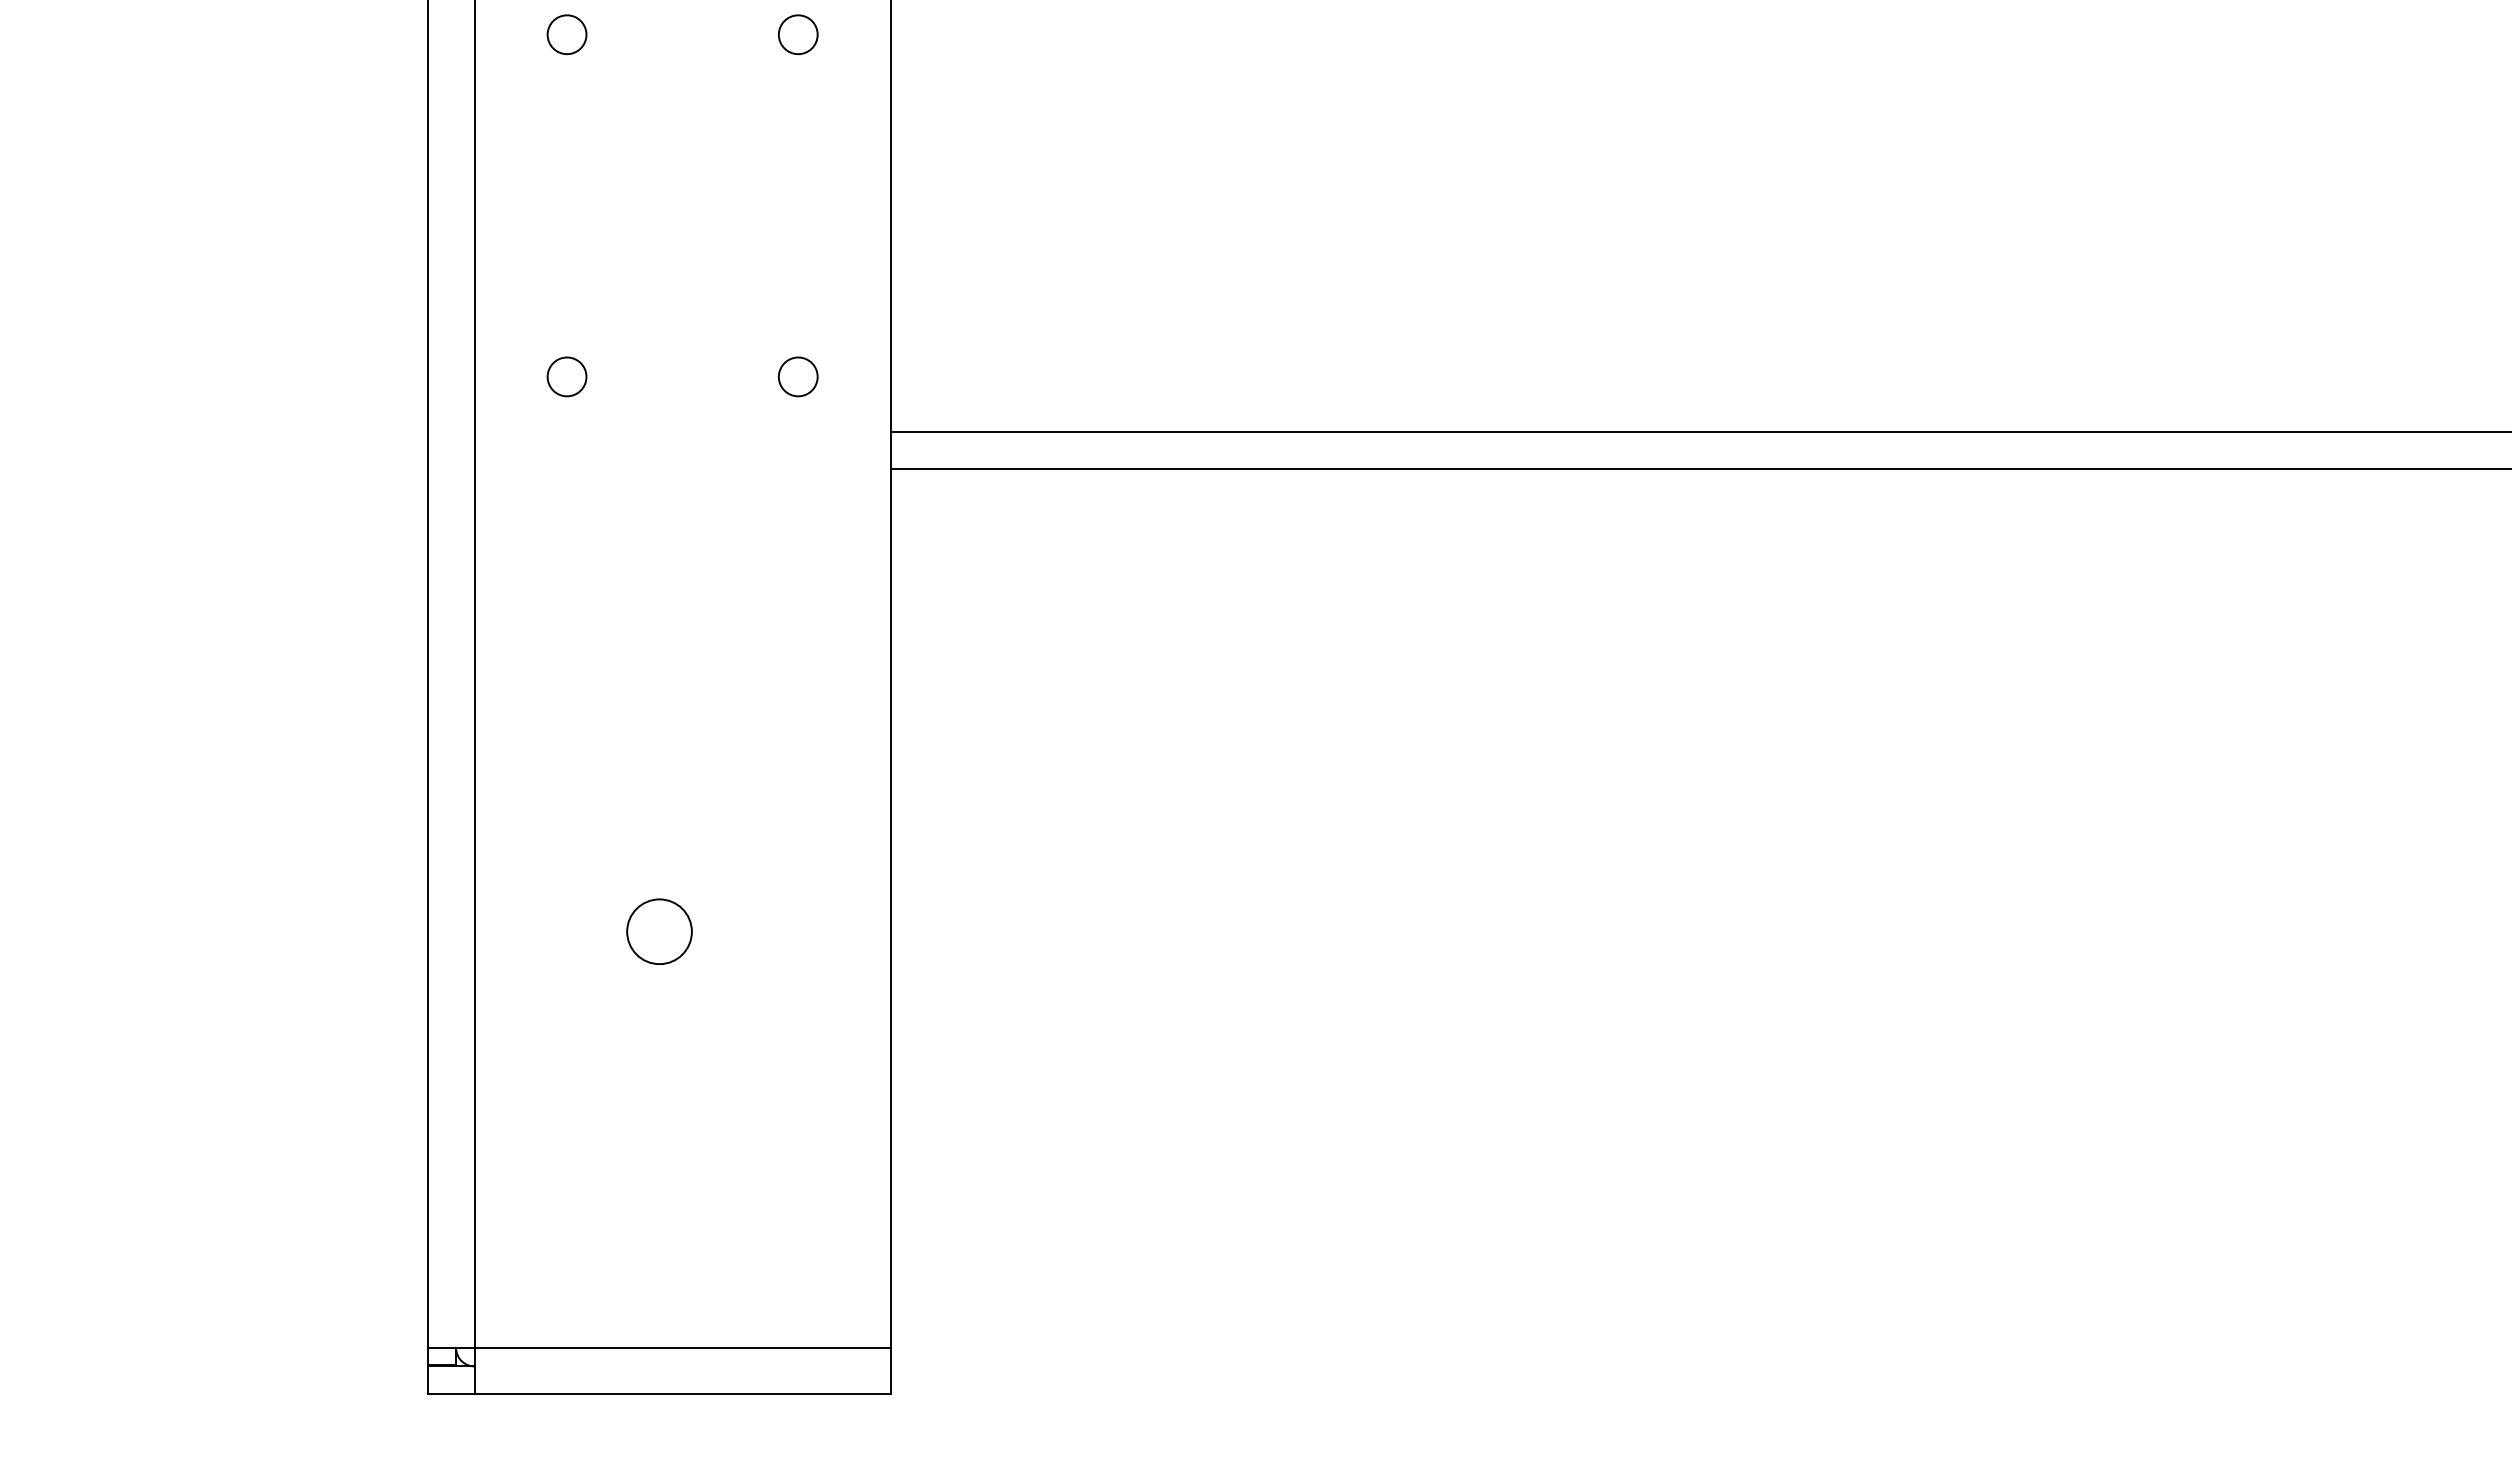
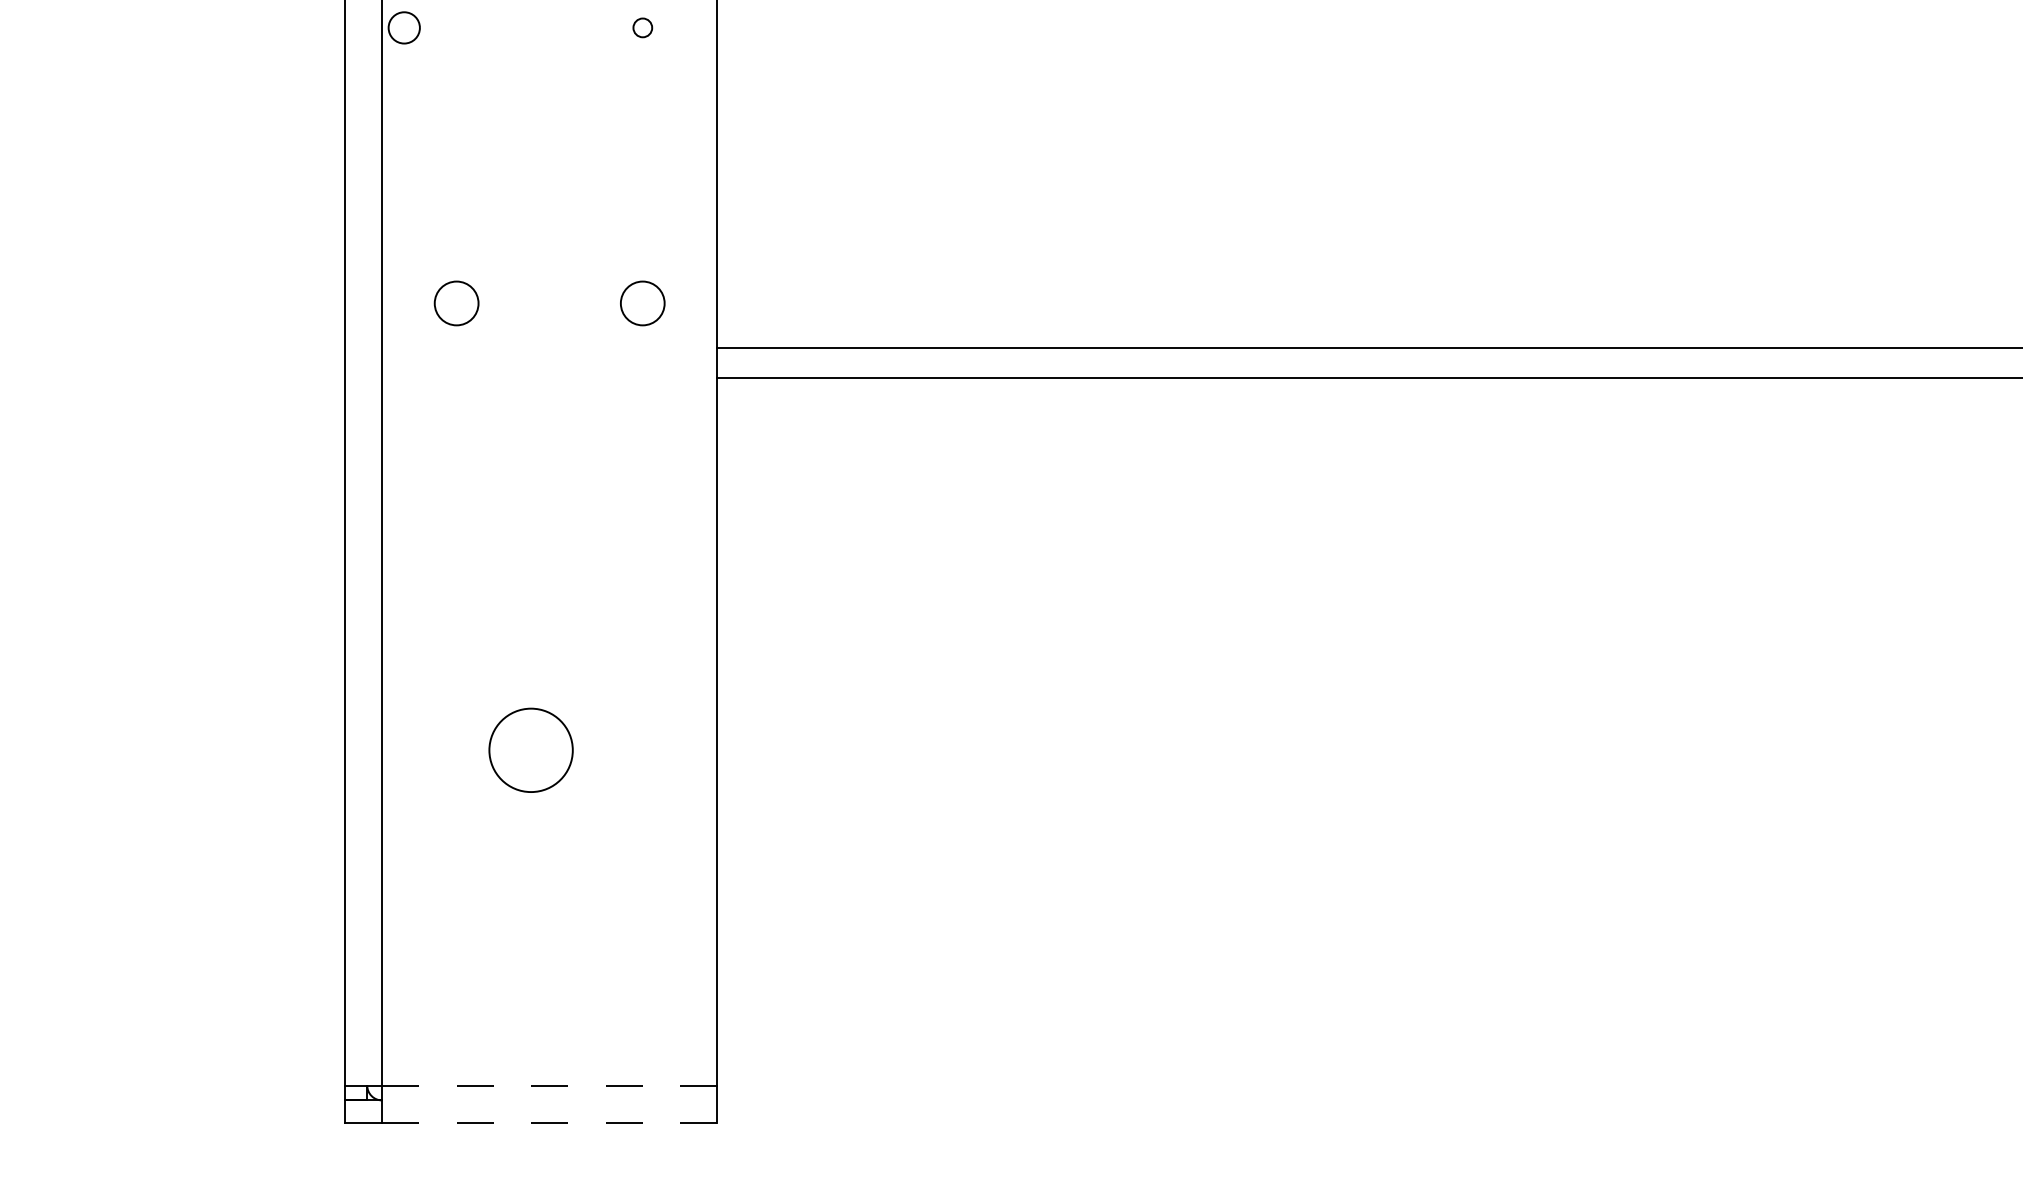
circle: (566, 34) -> (403, 27), moved
circle: (797, 34) -> (642, 27), size x0.6
circle: (566, 376) -> (456, 303), size x1.4
circle: (798, 376) -> (643, 303), size x1.4
circle: (659, 931) -> (531, 750), size x1.6
line: (683, 1347) -> (550, 1085), solid -> dashed
line: (683, 1394) -> (550, 1123), solid -> dashed

